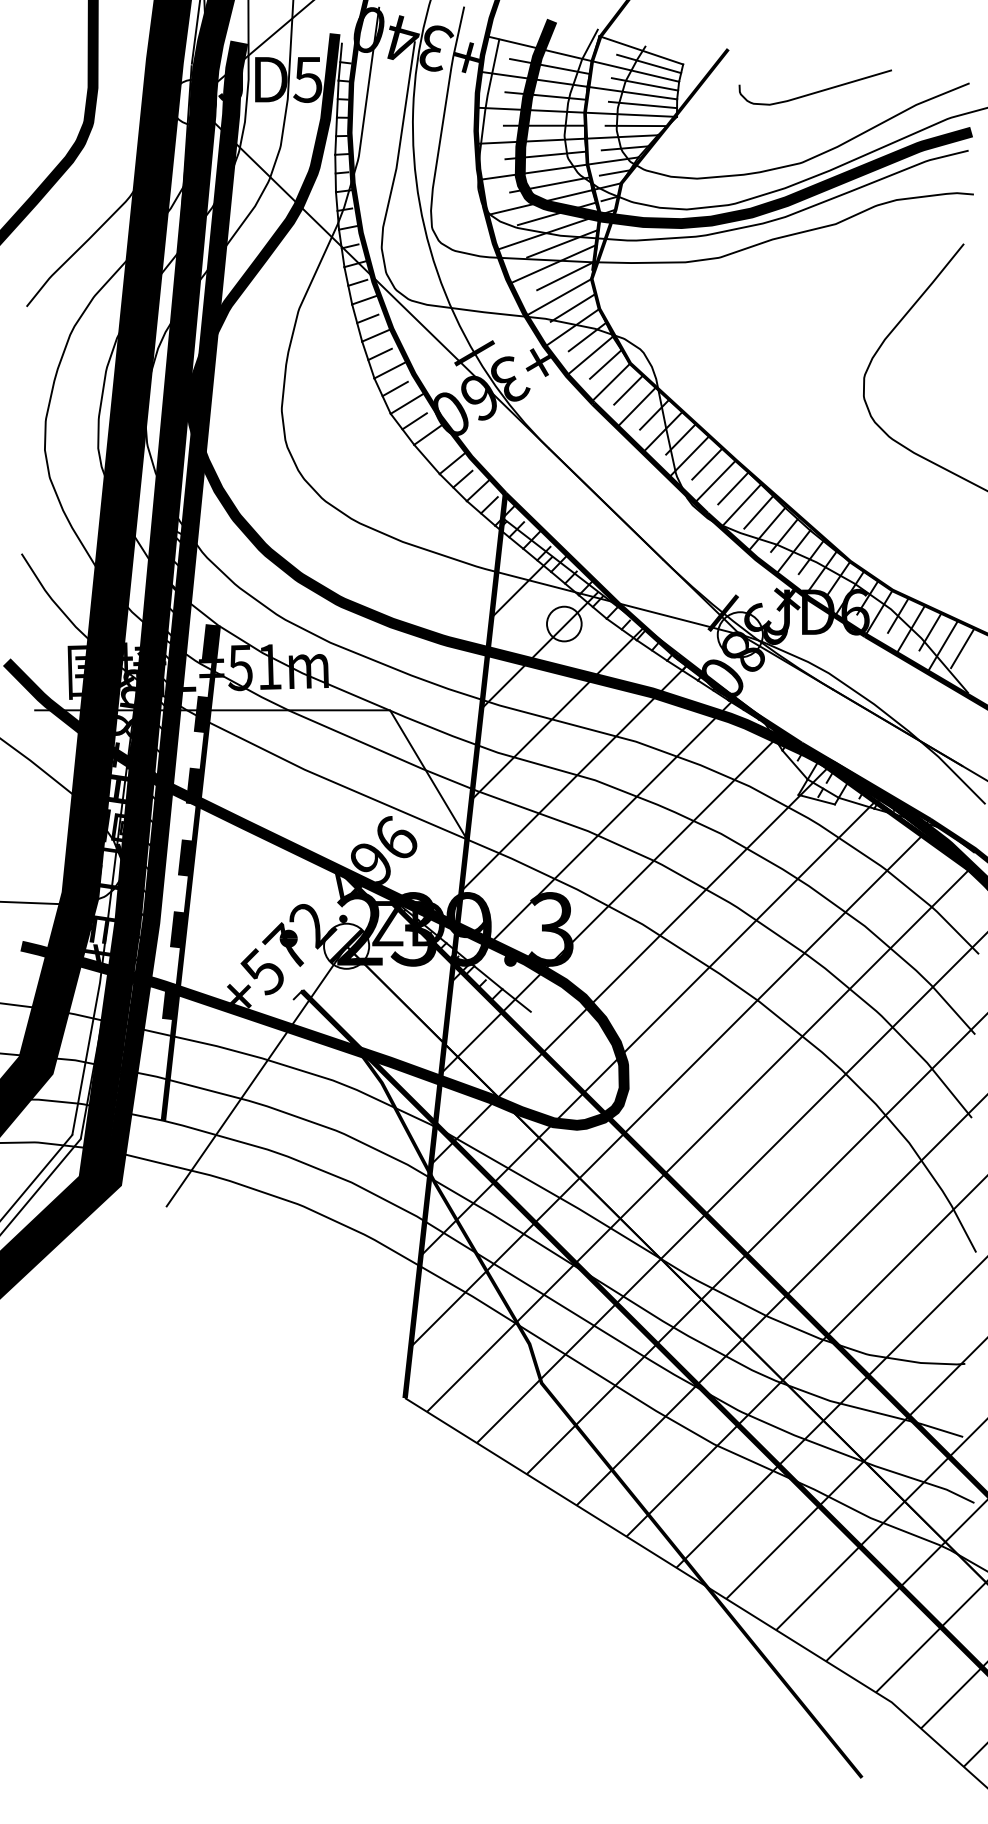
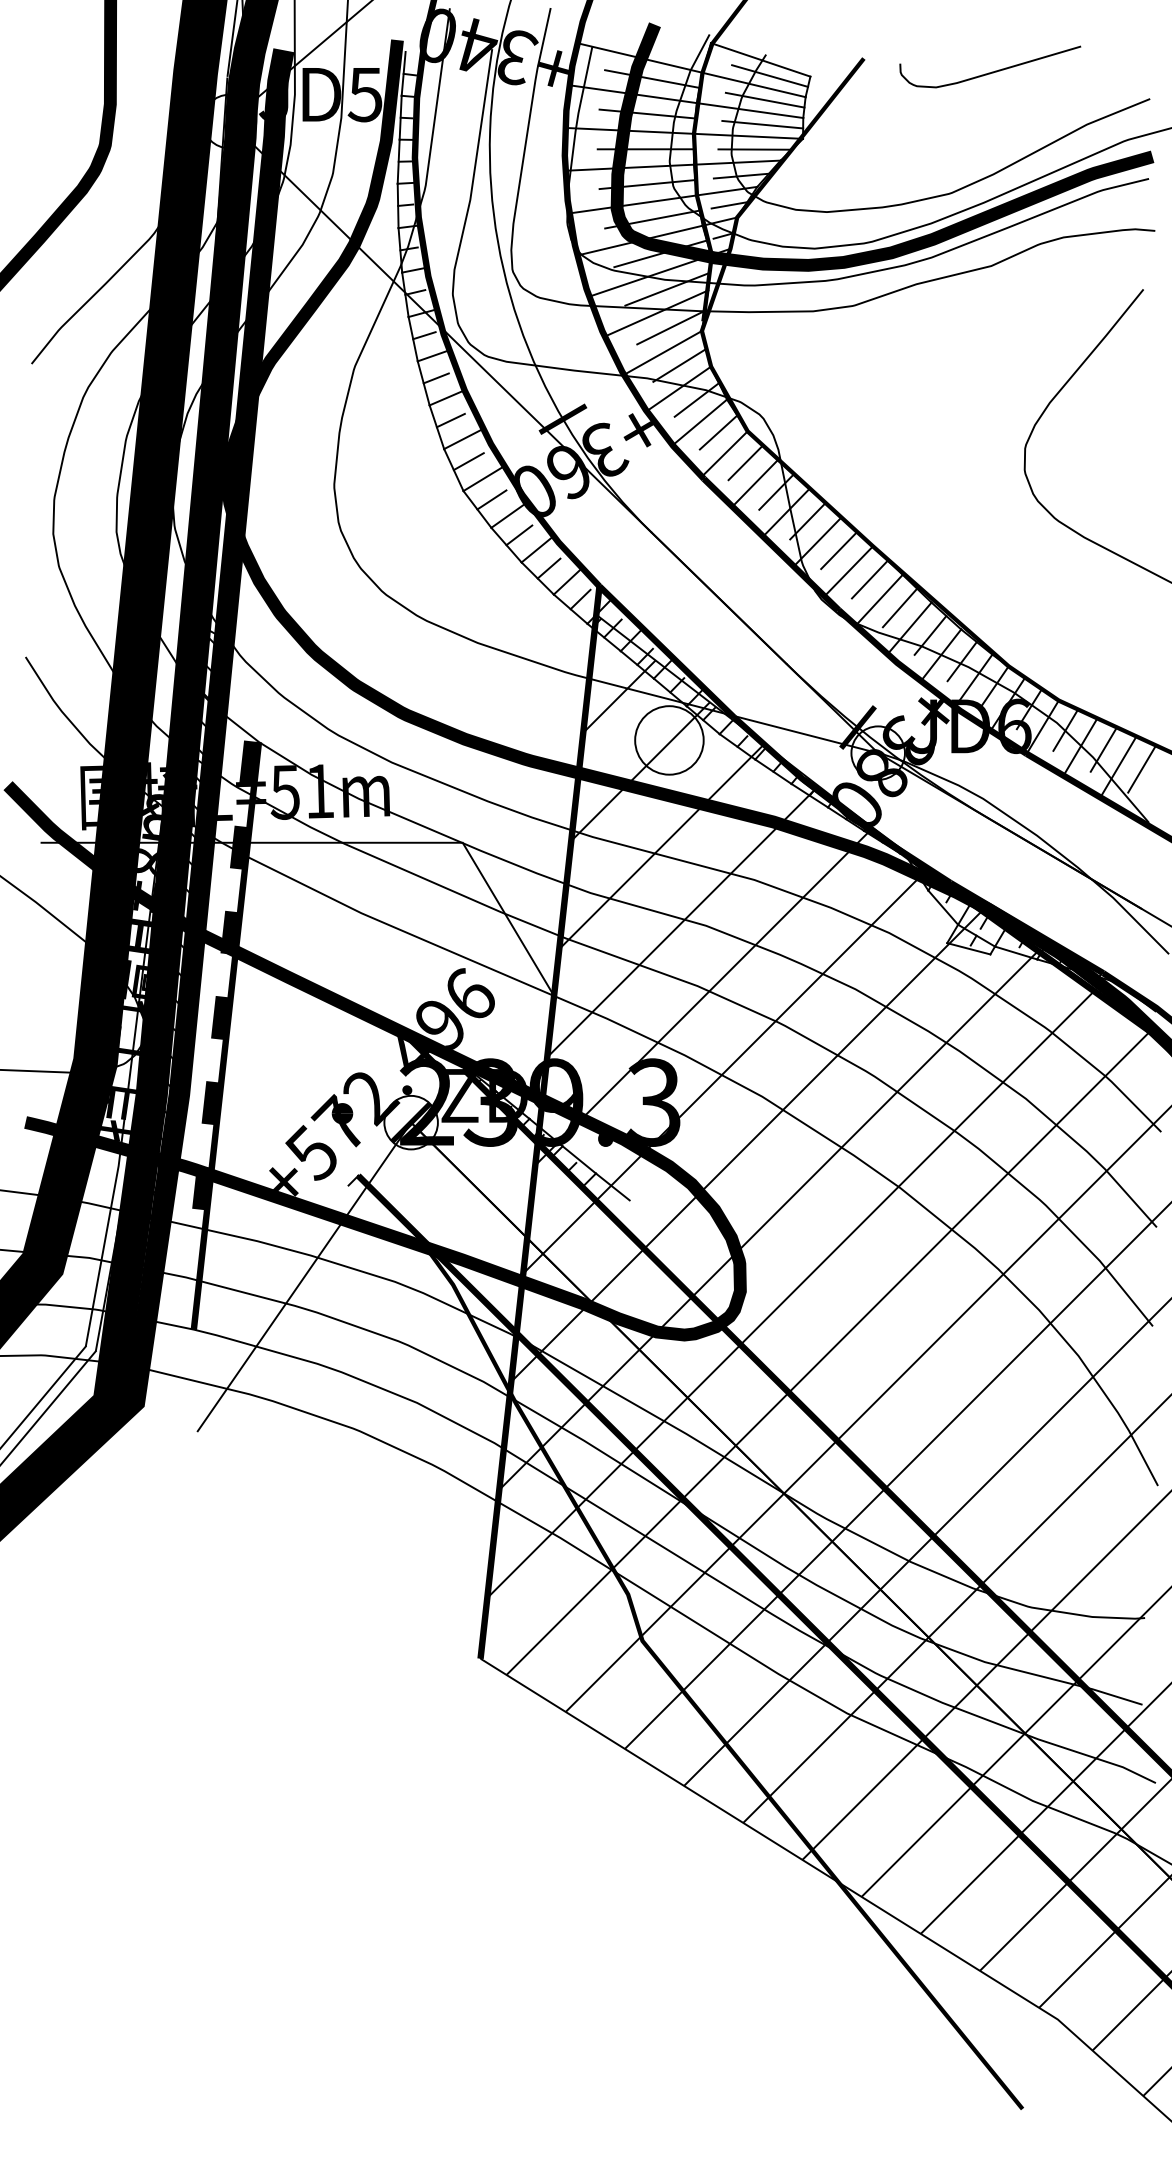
curve: (816, 91) -> (991, 71), moved
line: (437, 451) -> (519, 535), added
circle: (564, 624) -> (669, 740), size x1.67

